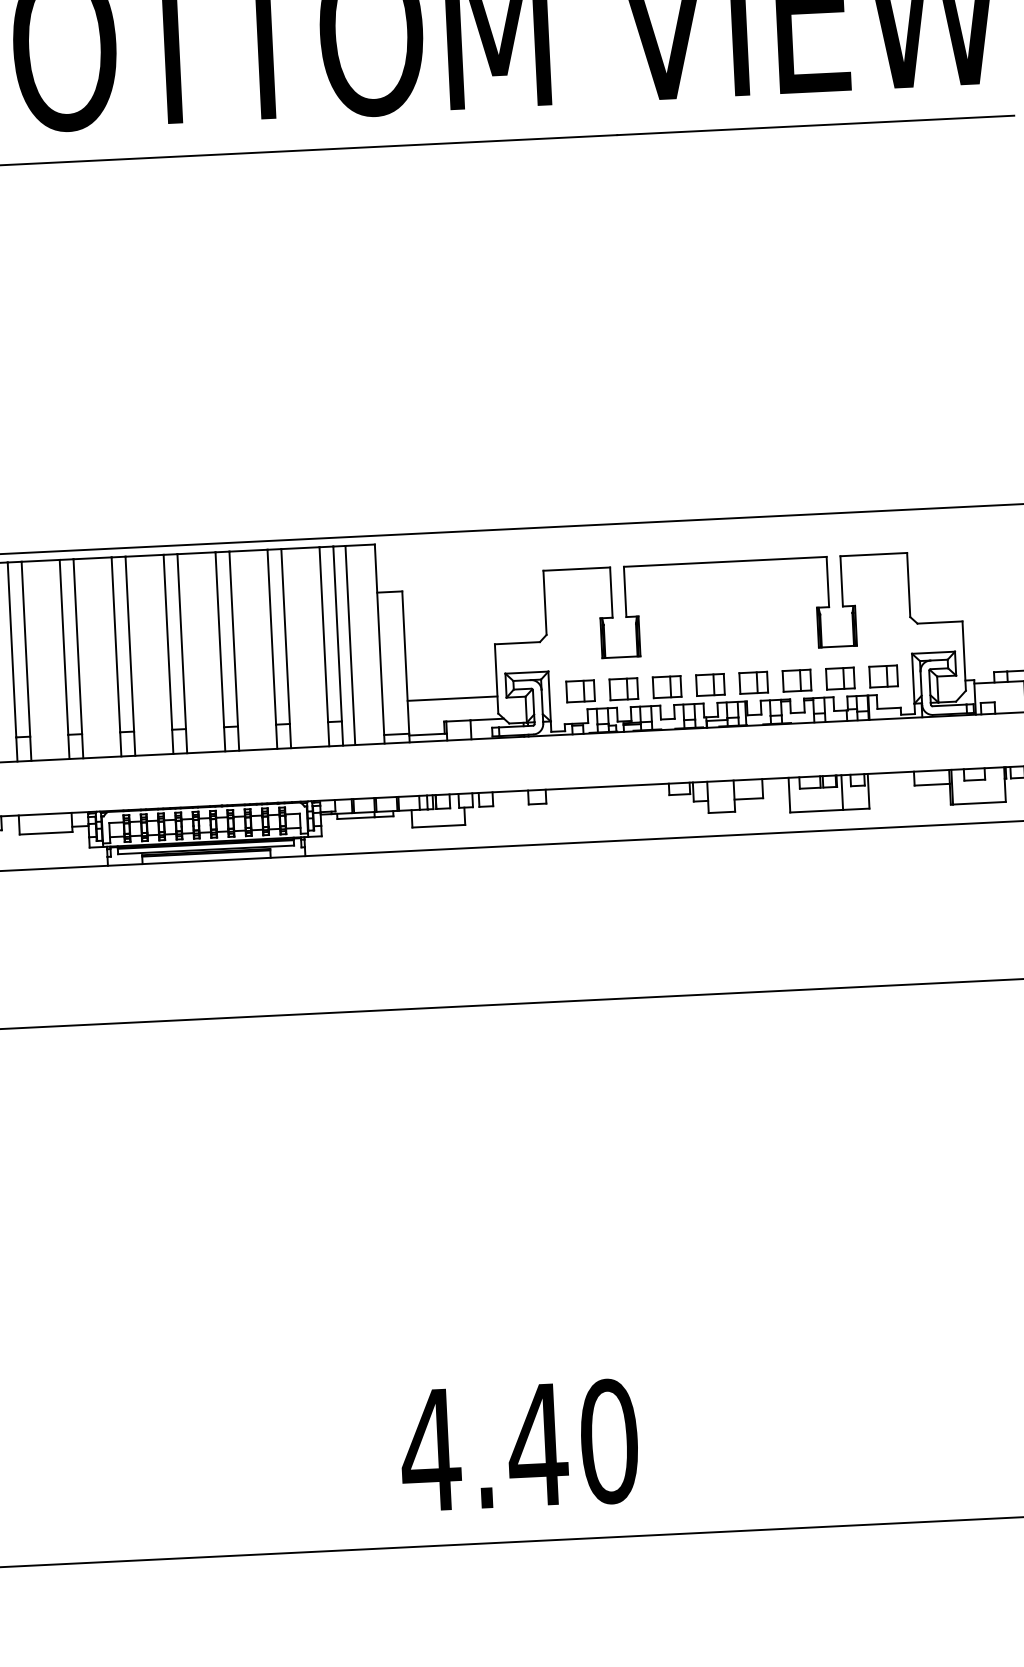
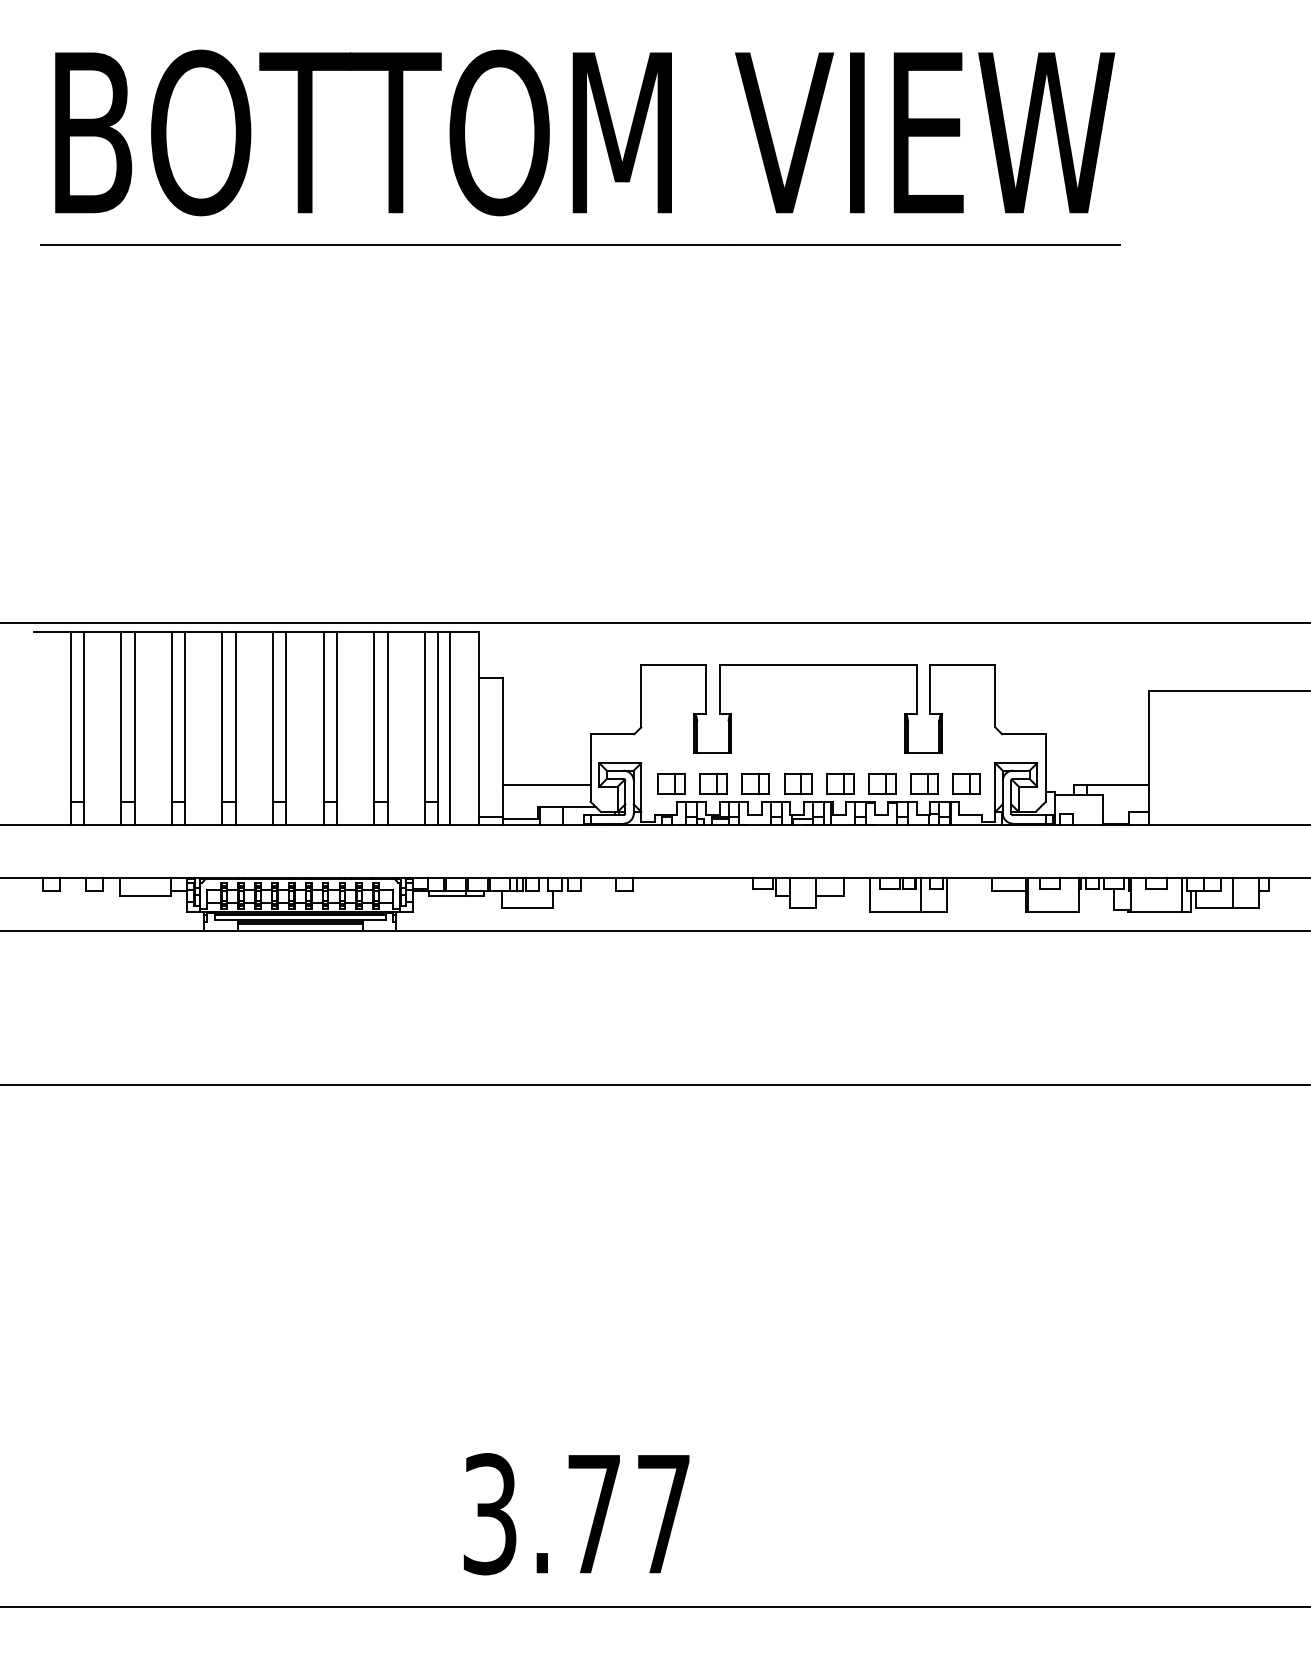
text: (518, 1446) -> (575, 1514), 4.40 -> 3.77

